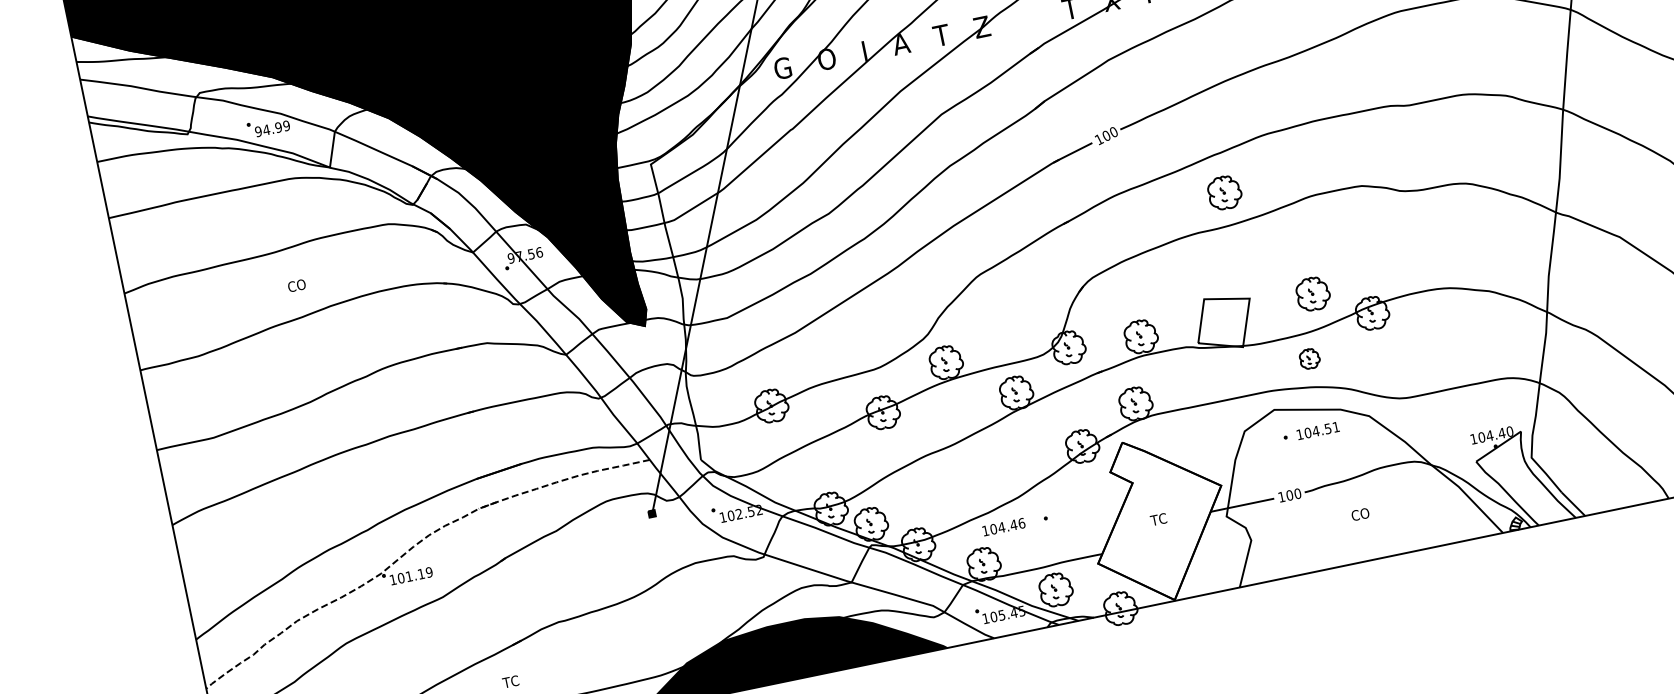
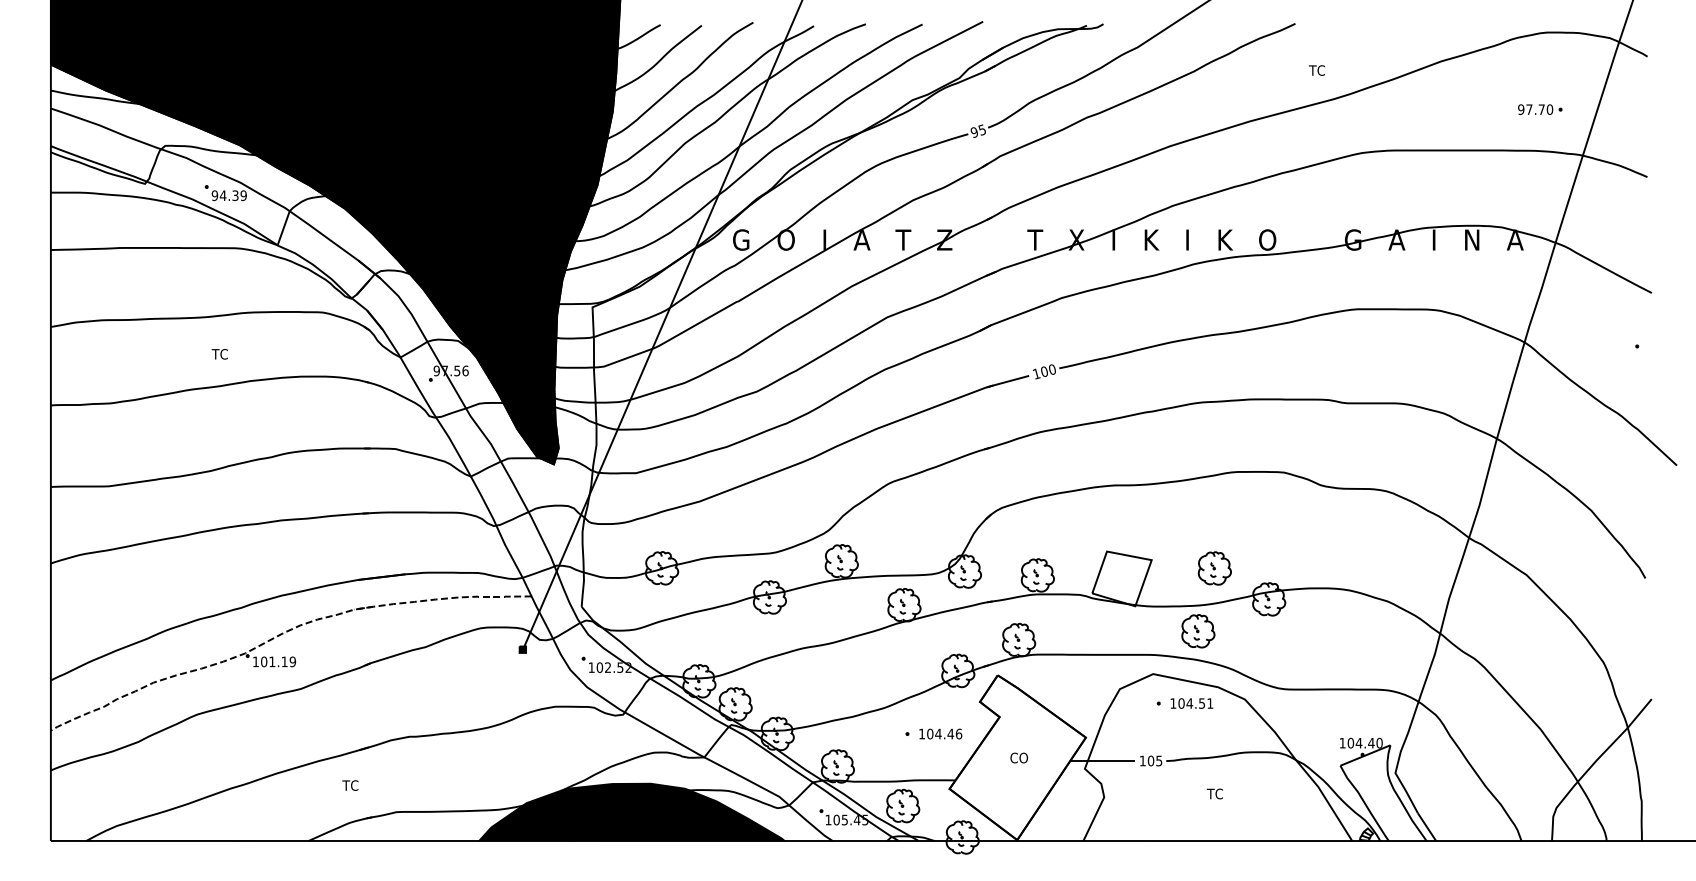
text: (278, 127) -> (235, 195), 94.99 -> 94.39
part: (1224, 192) -> (1148, 451), removed
text: (296, 286) -> (220, 354), CO -> TC
part: (1309, 359) -> (1198, 631), size x1.67
text: (1297, 493) -> (1159, 760), 100 -> 105
text: (1359, 514) -> (1215, 793), CO -> TC
text: (1159, 518) -> (1018, 757), TC -> CO
text: (1003, 526) -> (940, 733), moved

